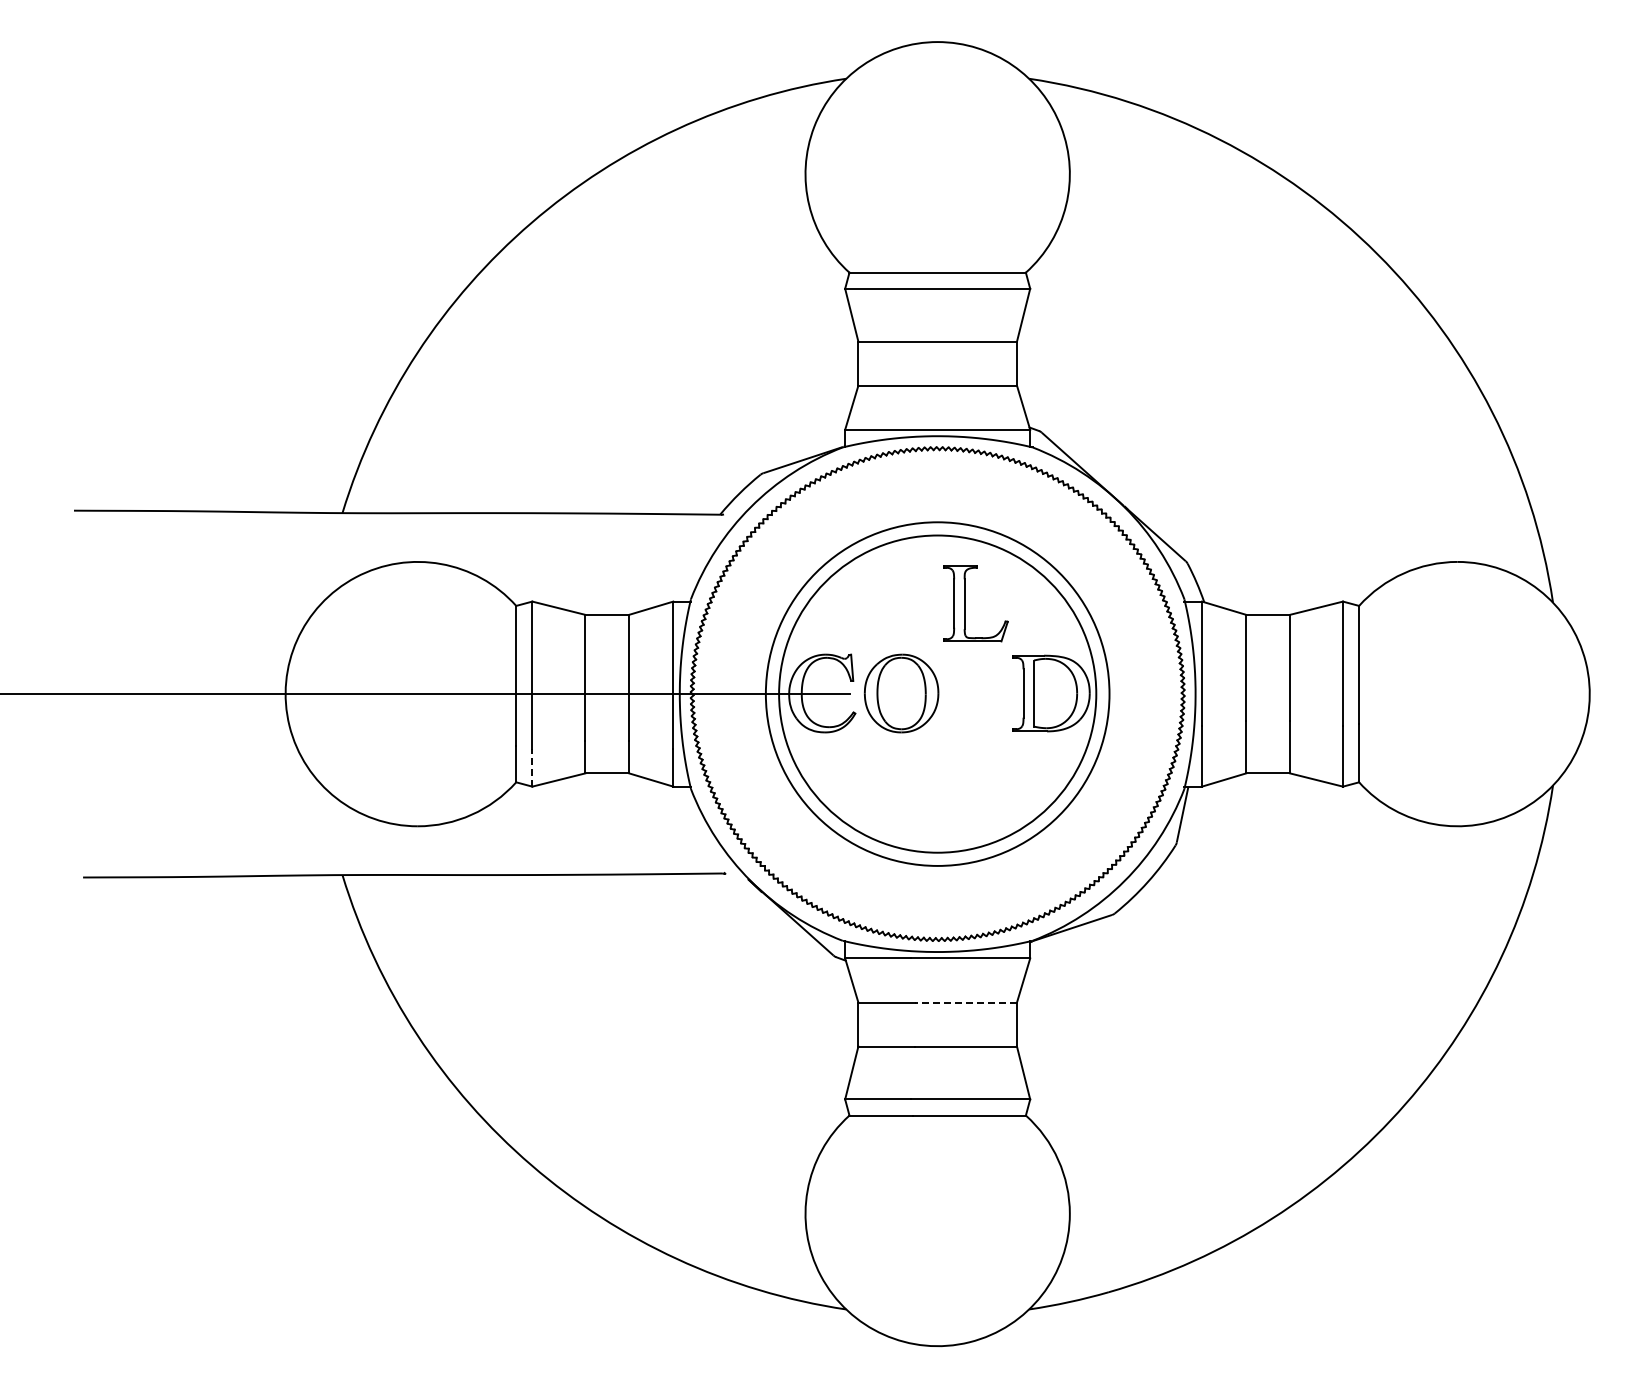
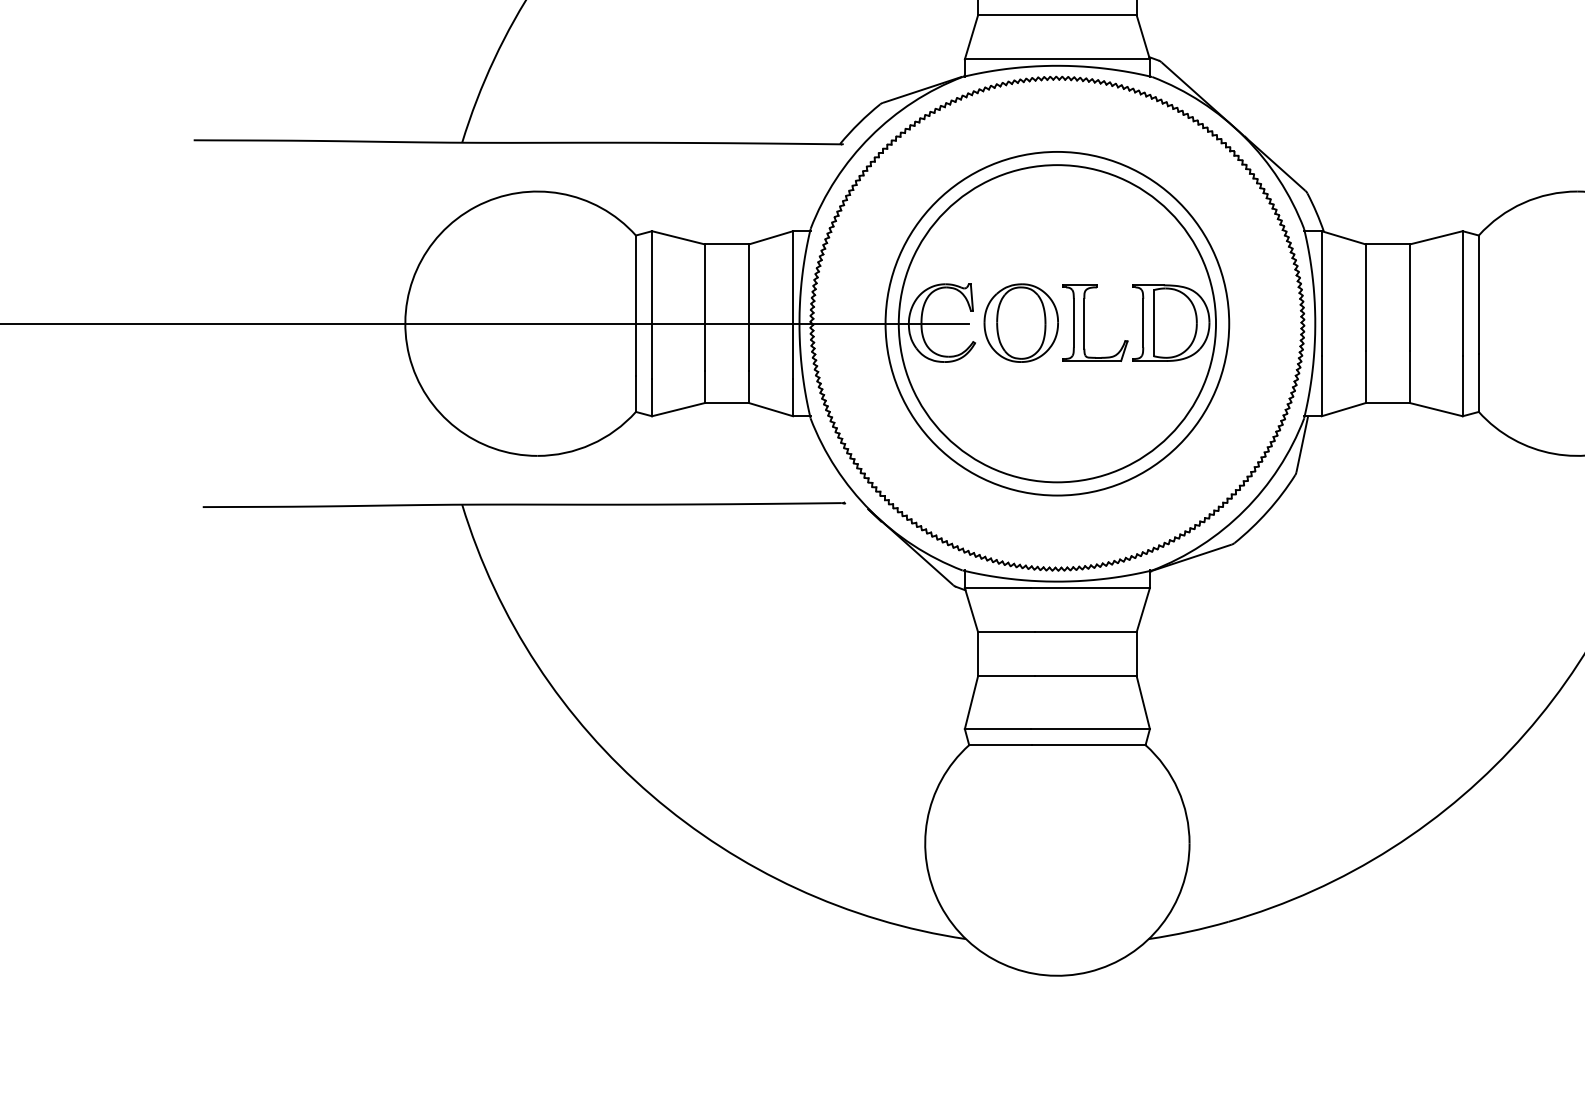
part: (965, 603) -> (1085, 323), moved
line: (532, 767) -> (652, 397), dashed -> solid
line: (966, 1002) -> (1086, 632), dashed -> solid

